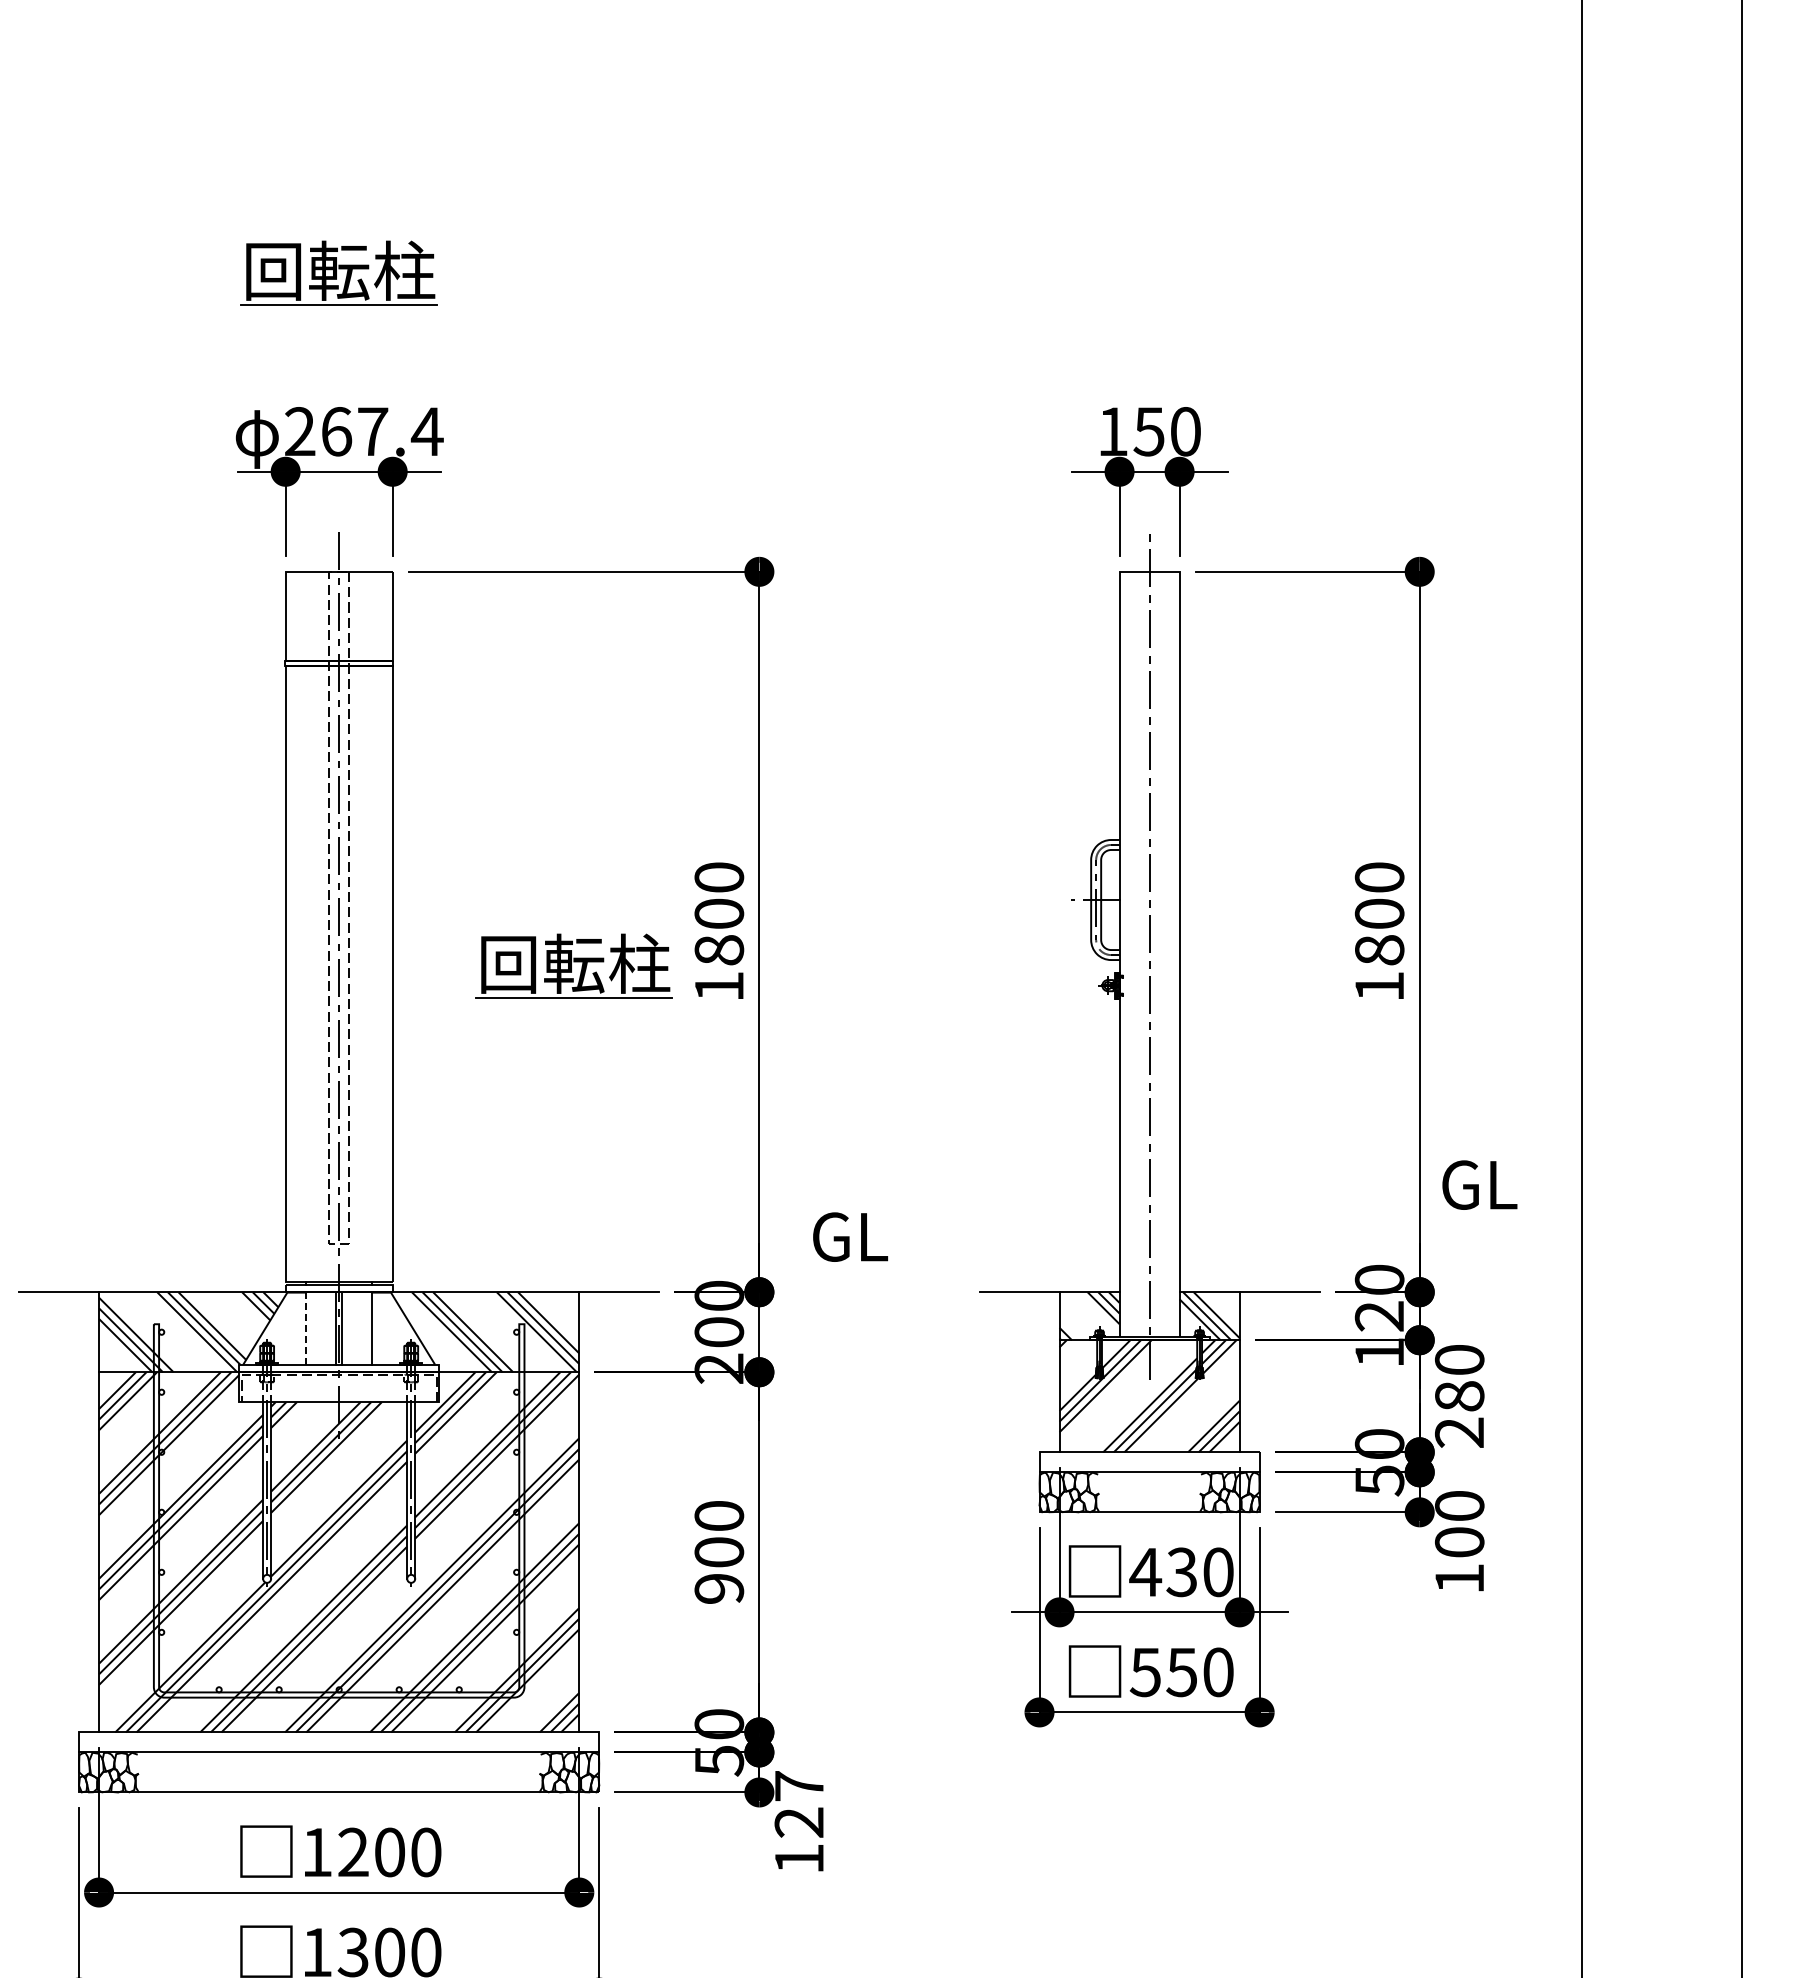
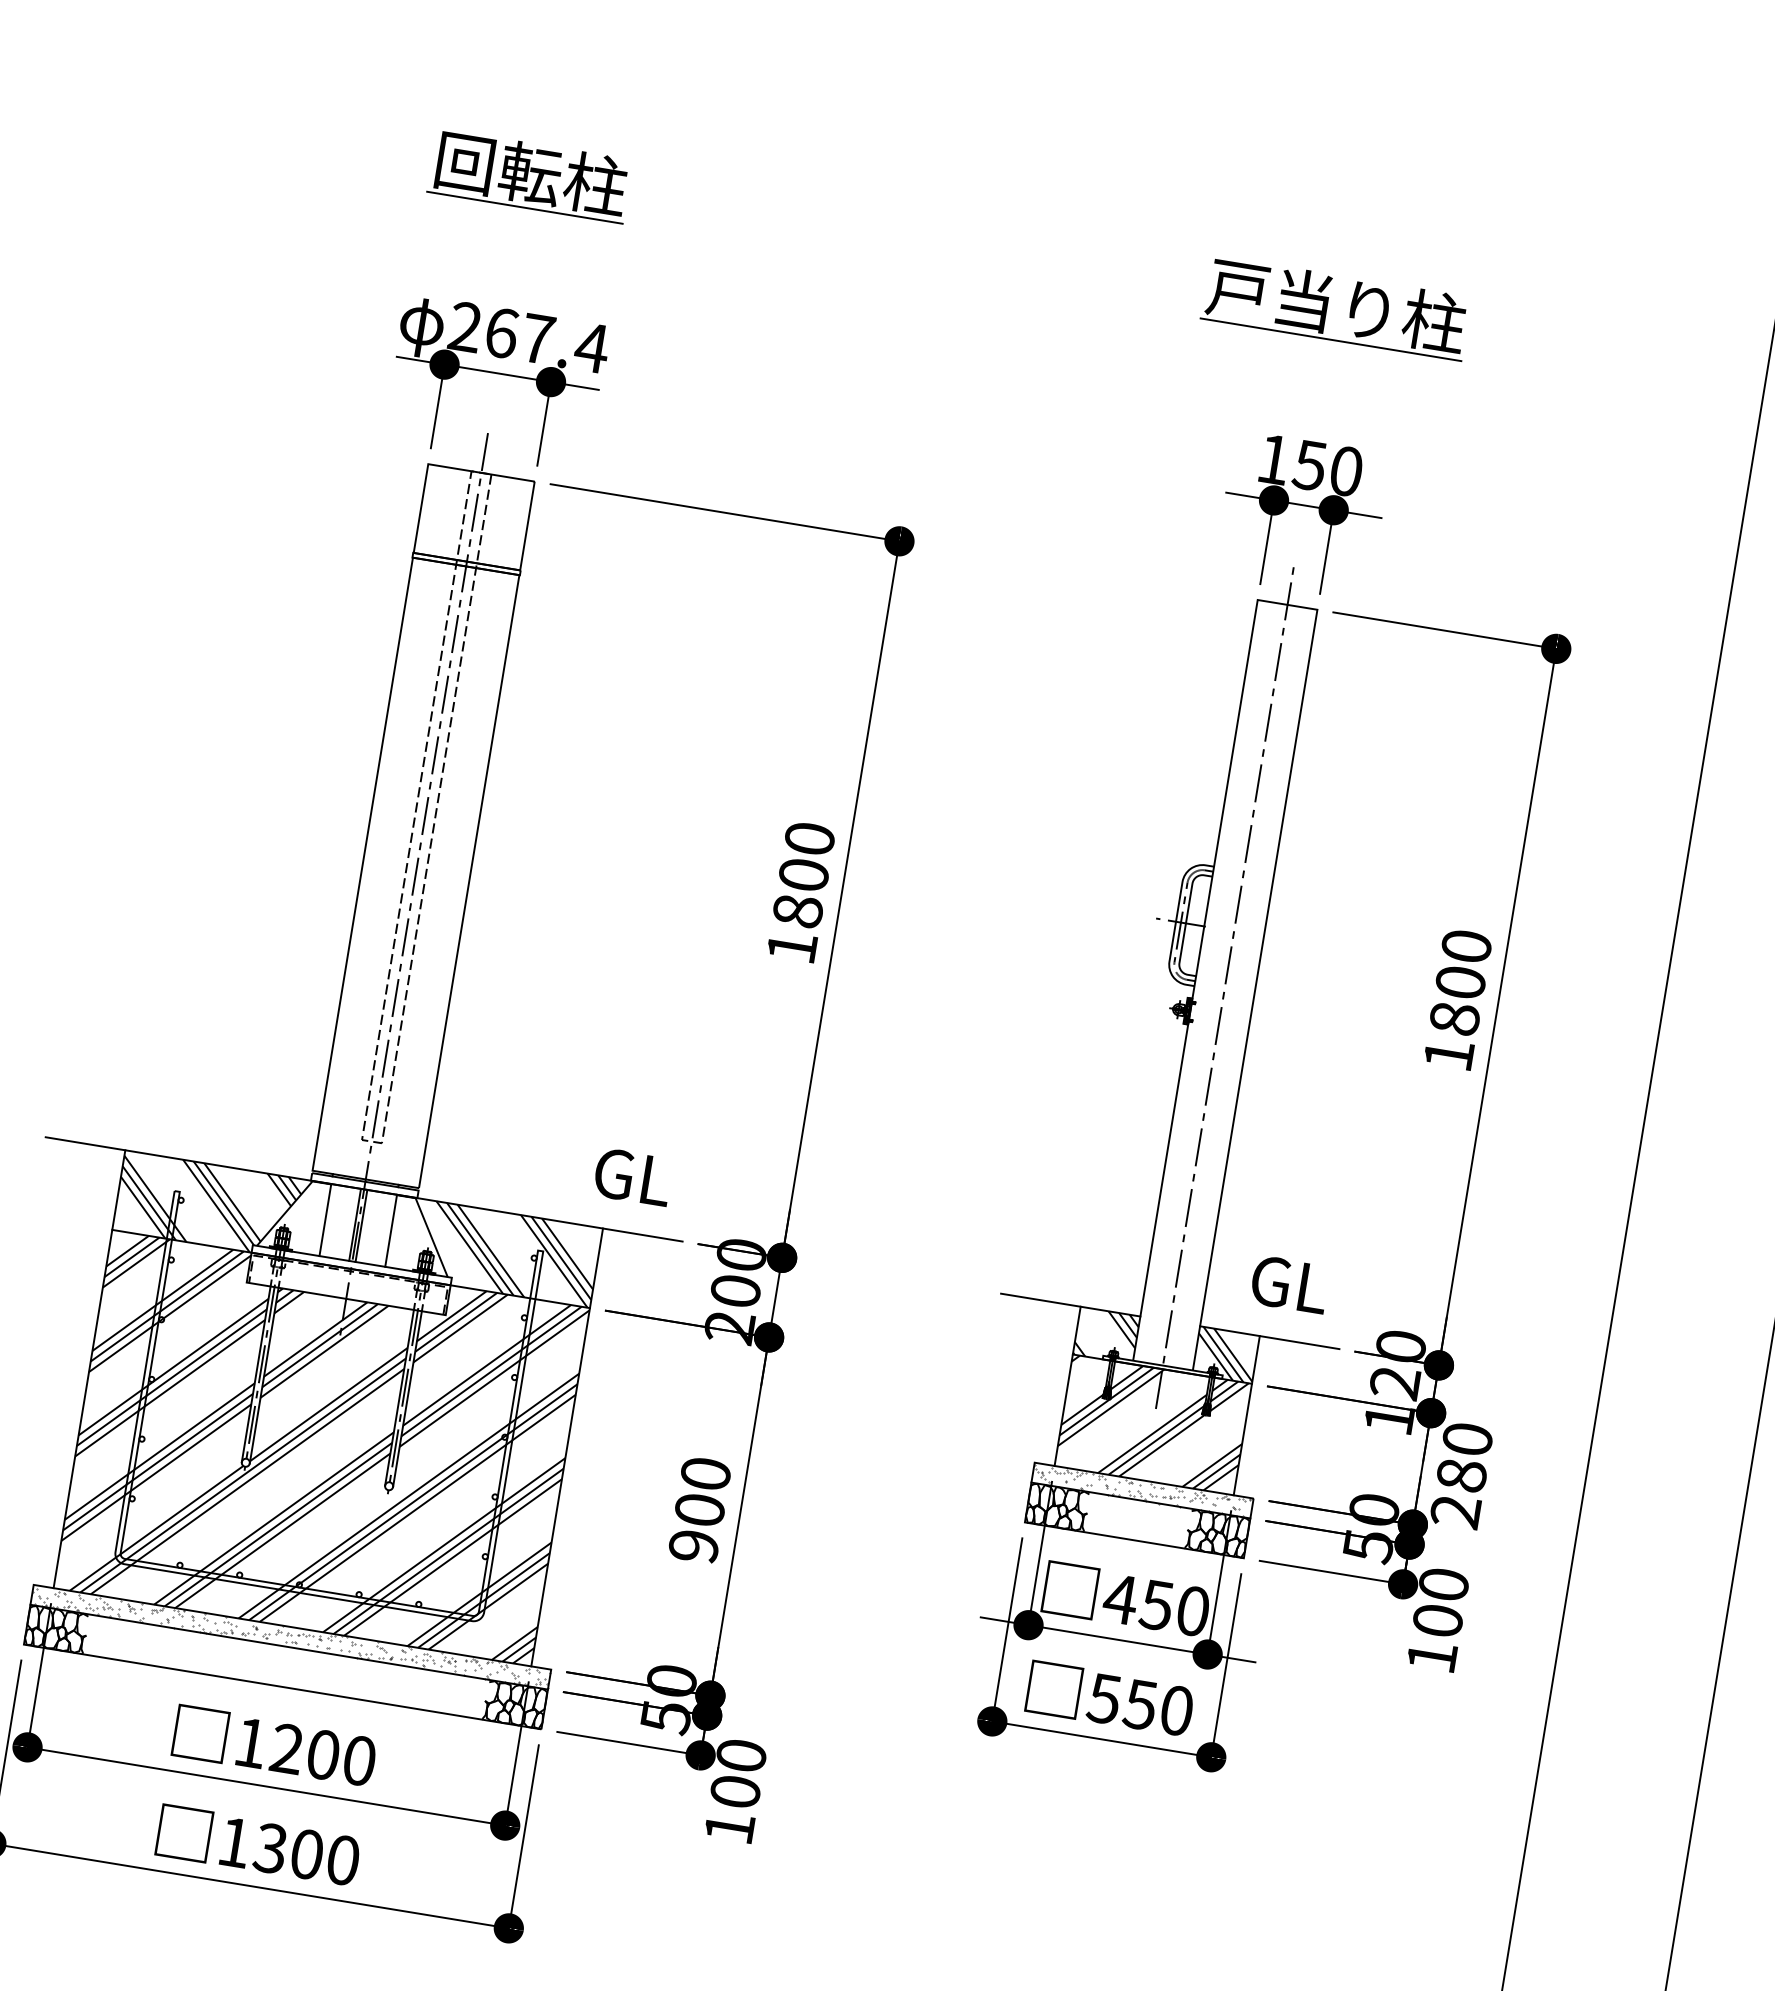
part: (1140, 272) -> (1327, 305), added
part: (573, 965) -> (650, 902), removed
text: (1479, 1184) -> (1289, 1284), moved
text: (850, 1236) -> (633, 1176), moved
line: (306, 1328) -> (325, 1220), dashed -> solid
hatch: (1148, 1462) -> (1141, 1490), added
text: (1181, 1571) -> (1156, 1604), 430 -> 450
hatch: (339, 1742) -> (291, 1637), added
text: (799, 1804) -> (738, 1773), 127 -> 100

